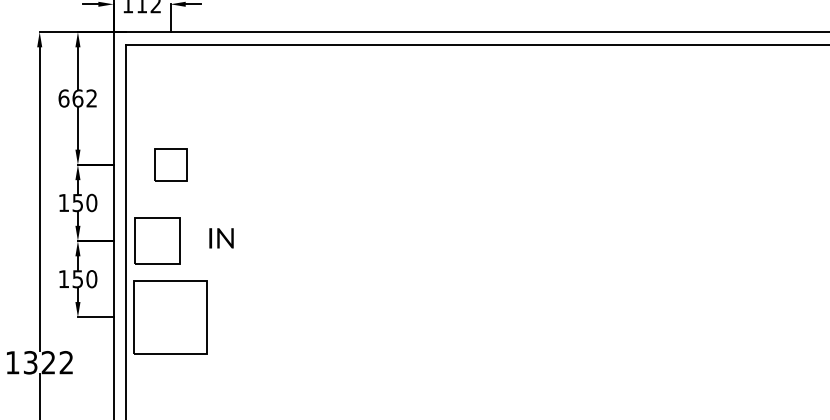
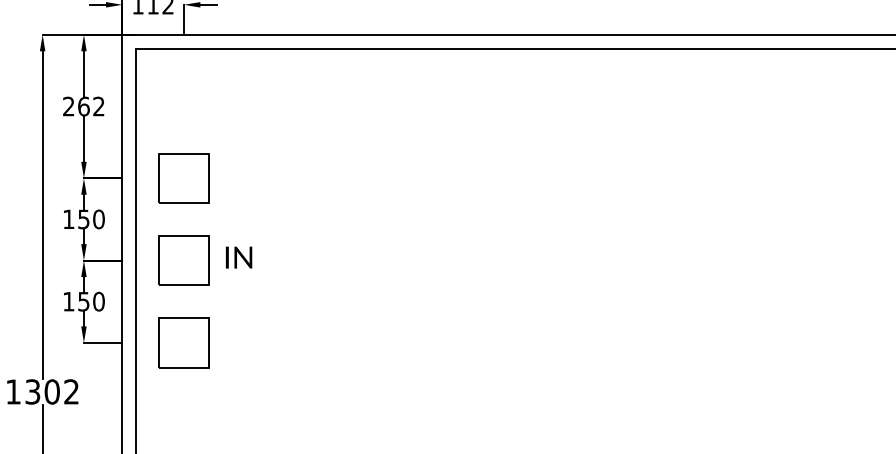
text: (63, 98) -> (68, 106), 662 -> 262
part: (170, 164) -> (183, 177), size x1.43
part: (157, 240) -> (183, 259), moved
part: (170, 316) -> (183, 342), size x0.62
text: (48, 362) -> (52, 391), 1322 -> 1302

